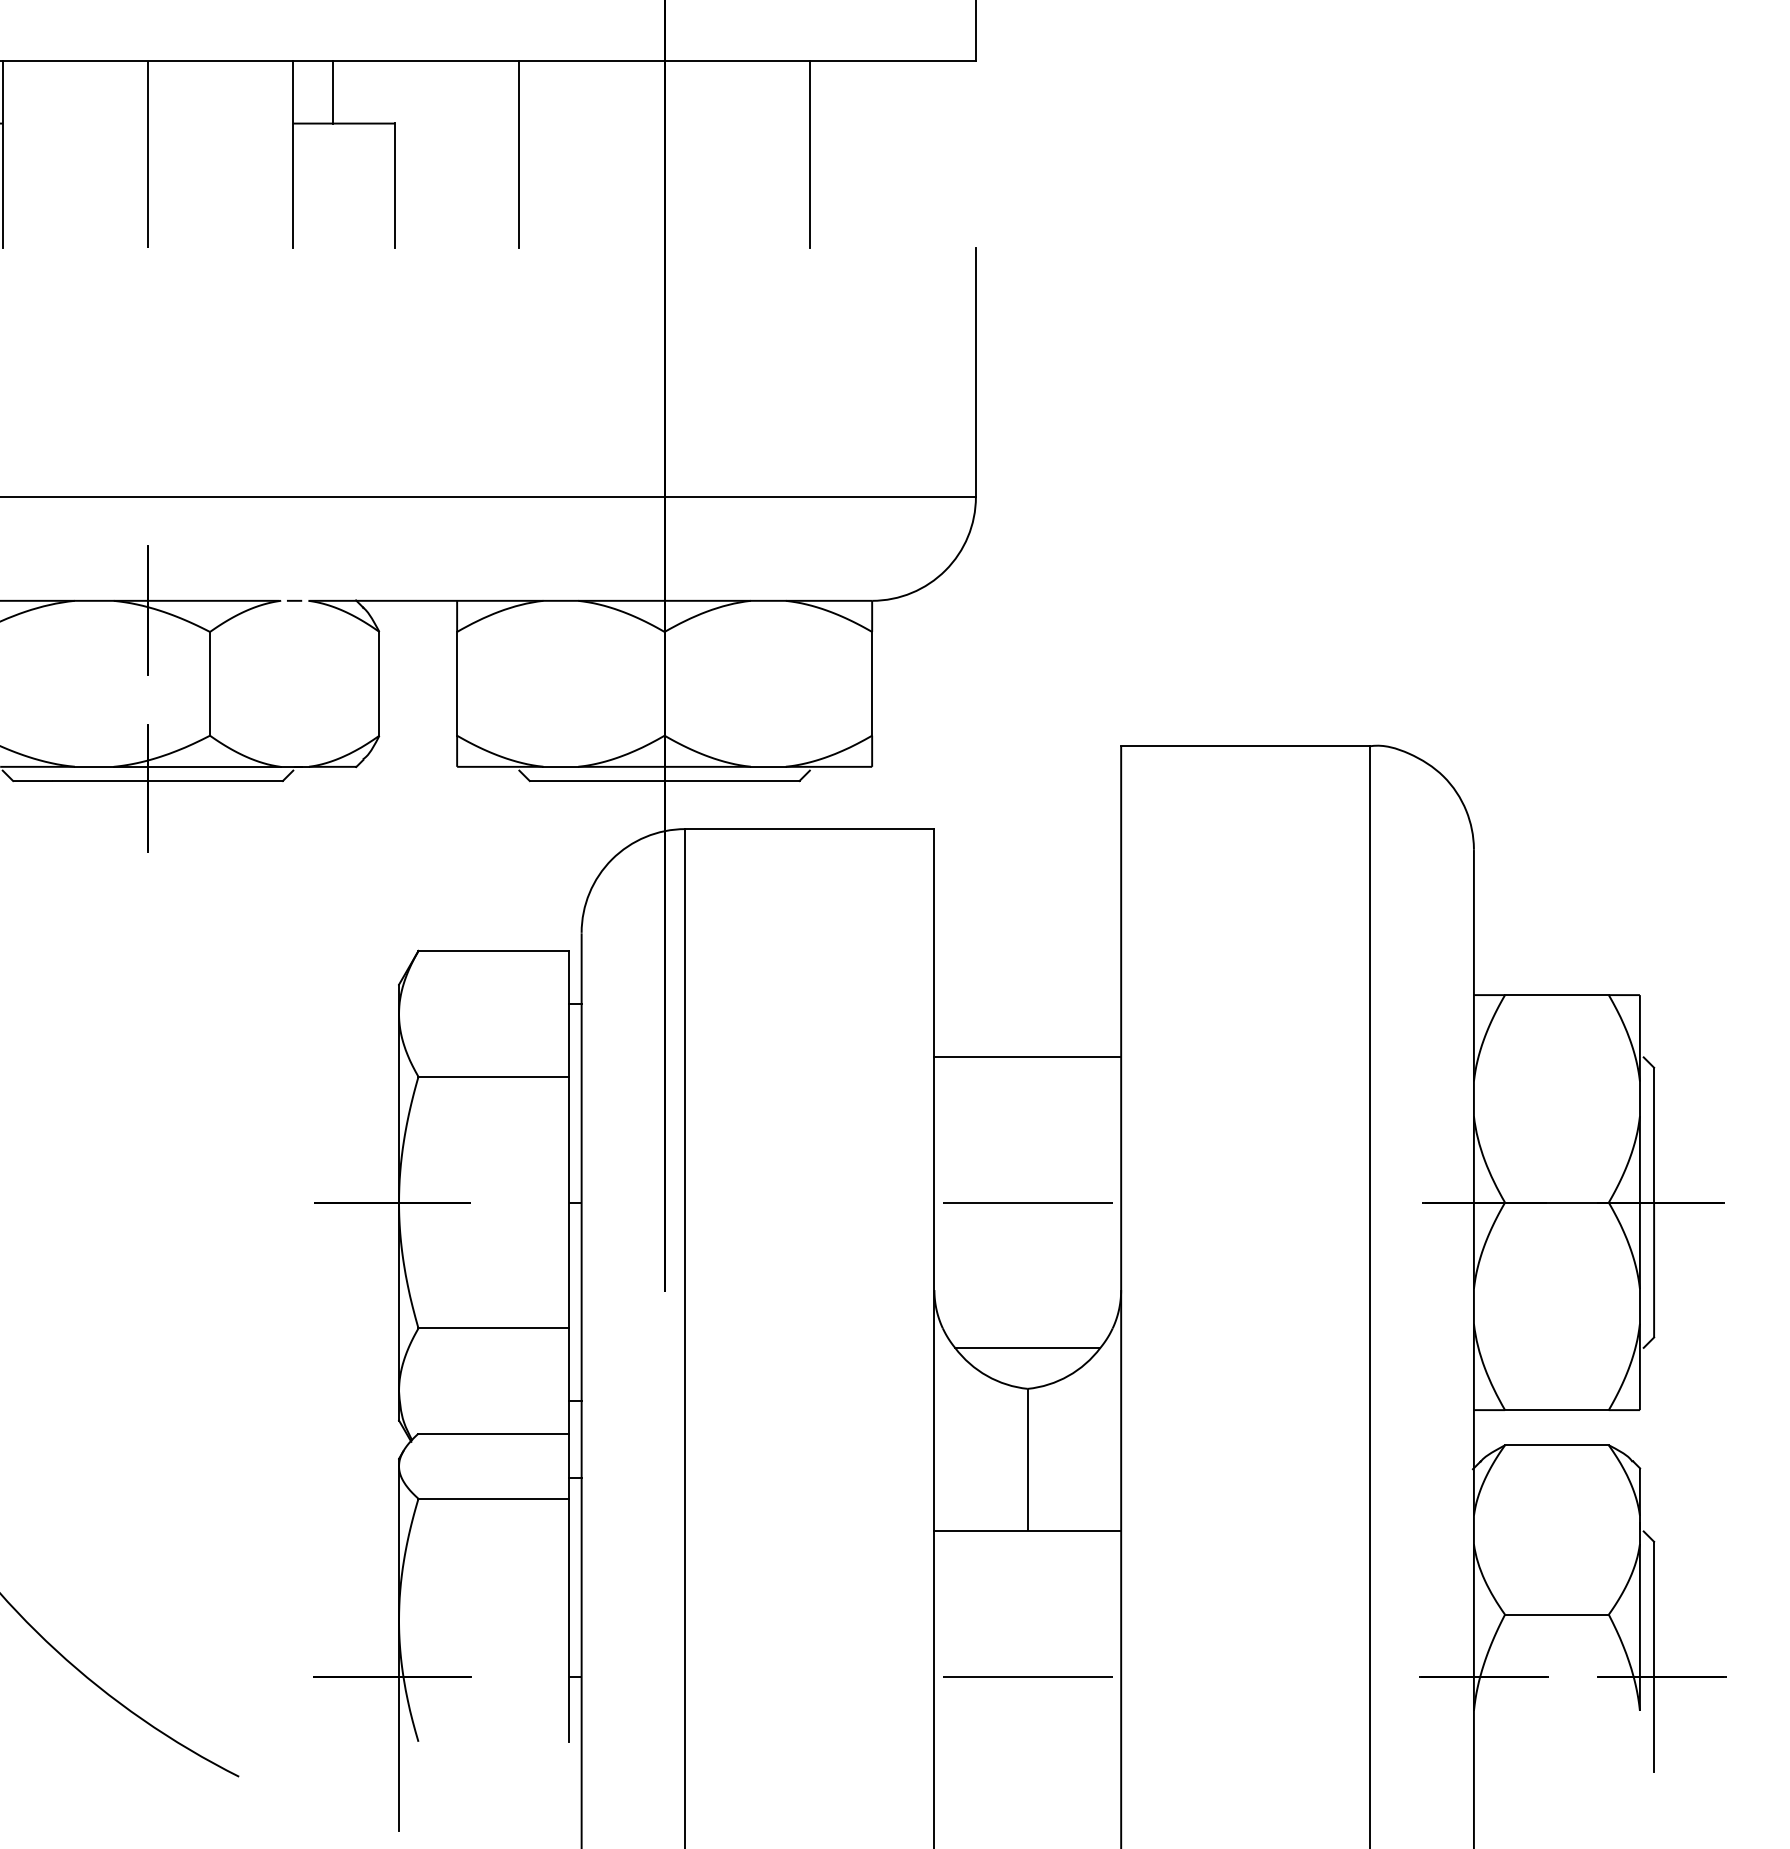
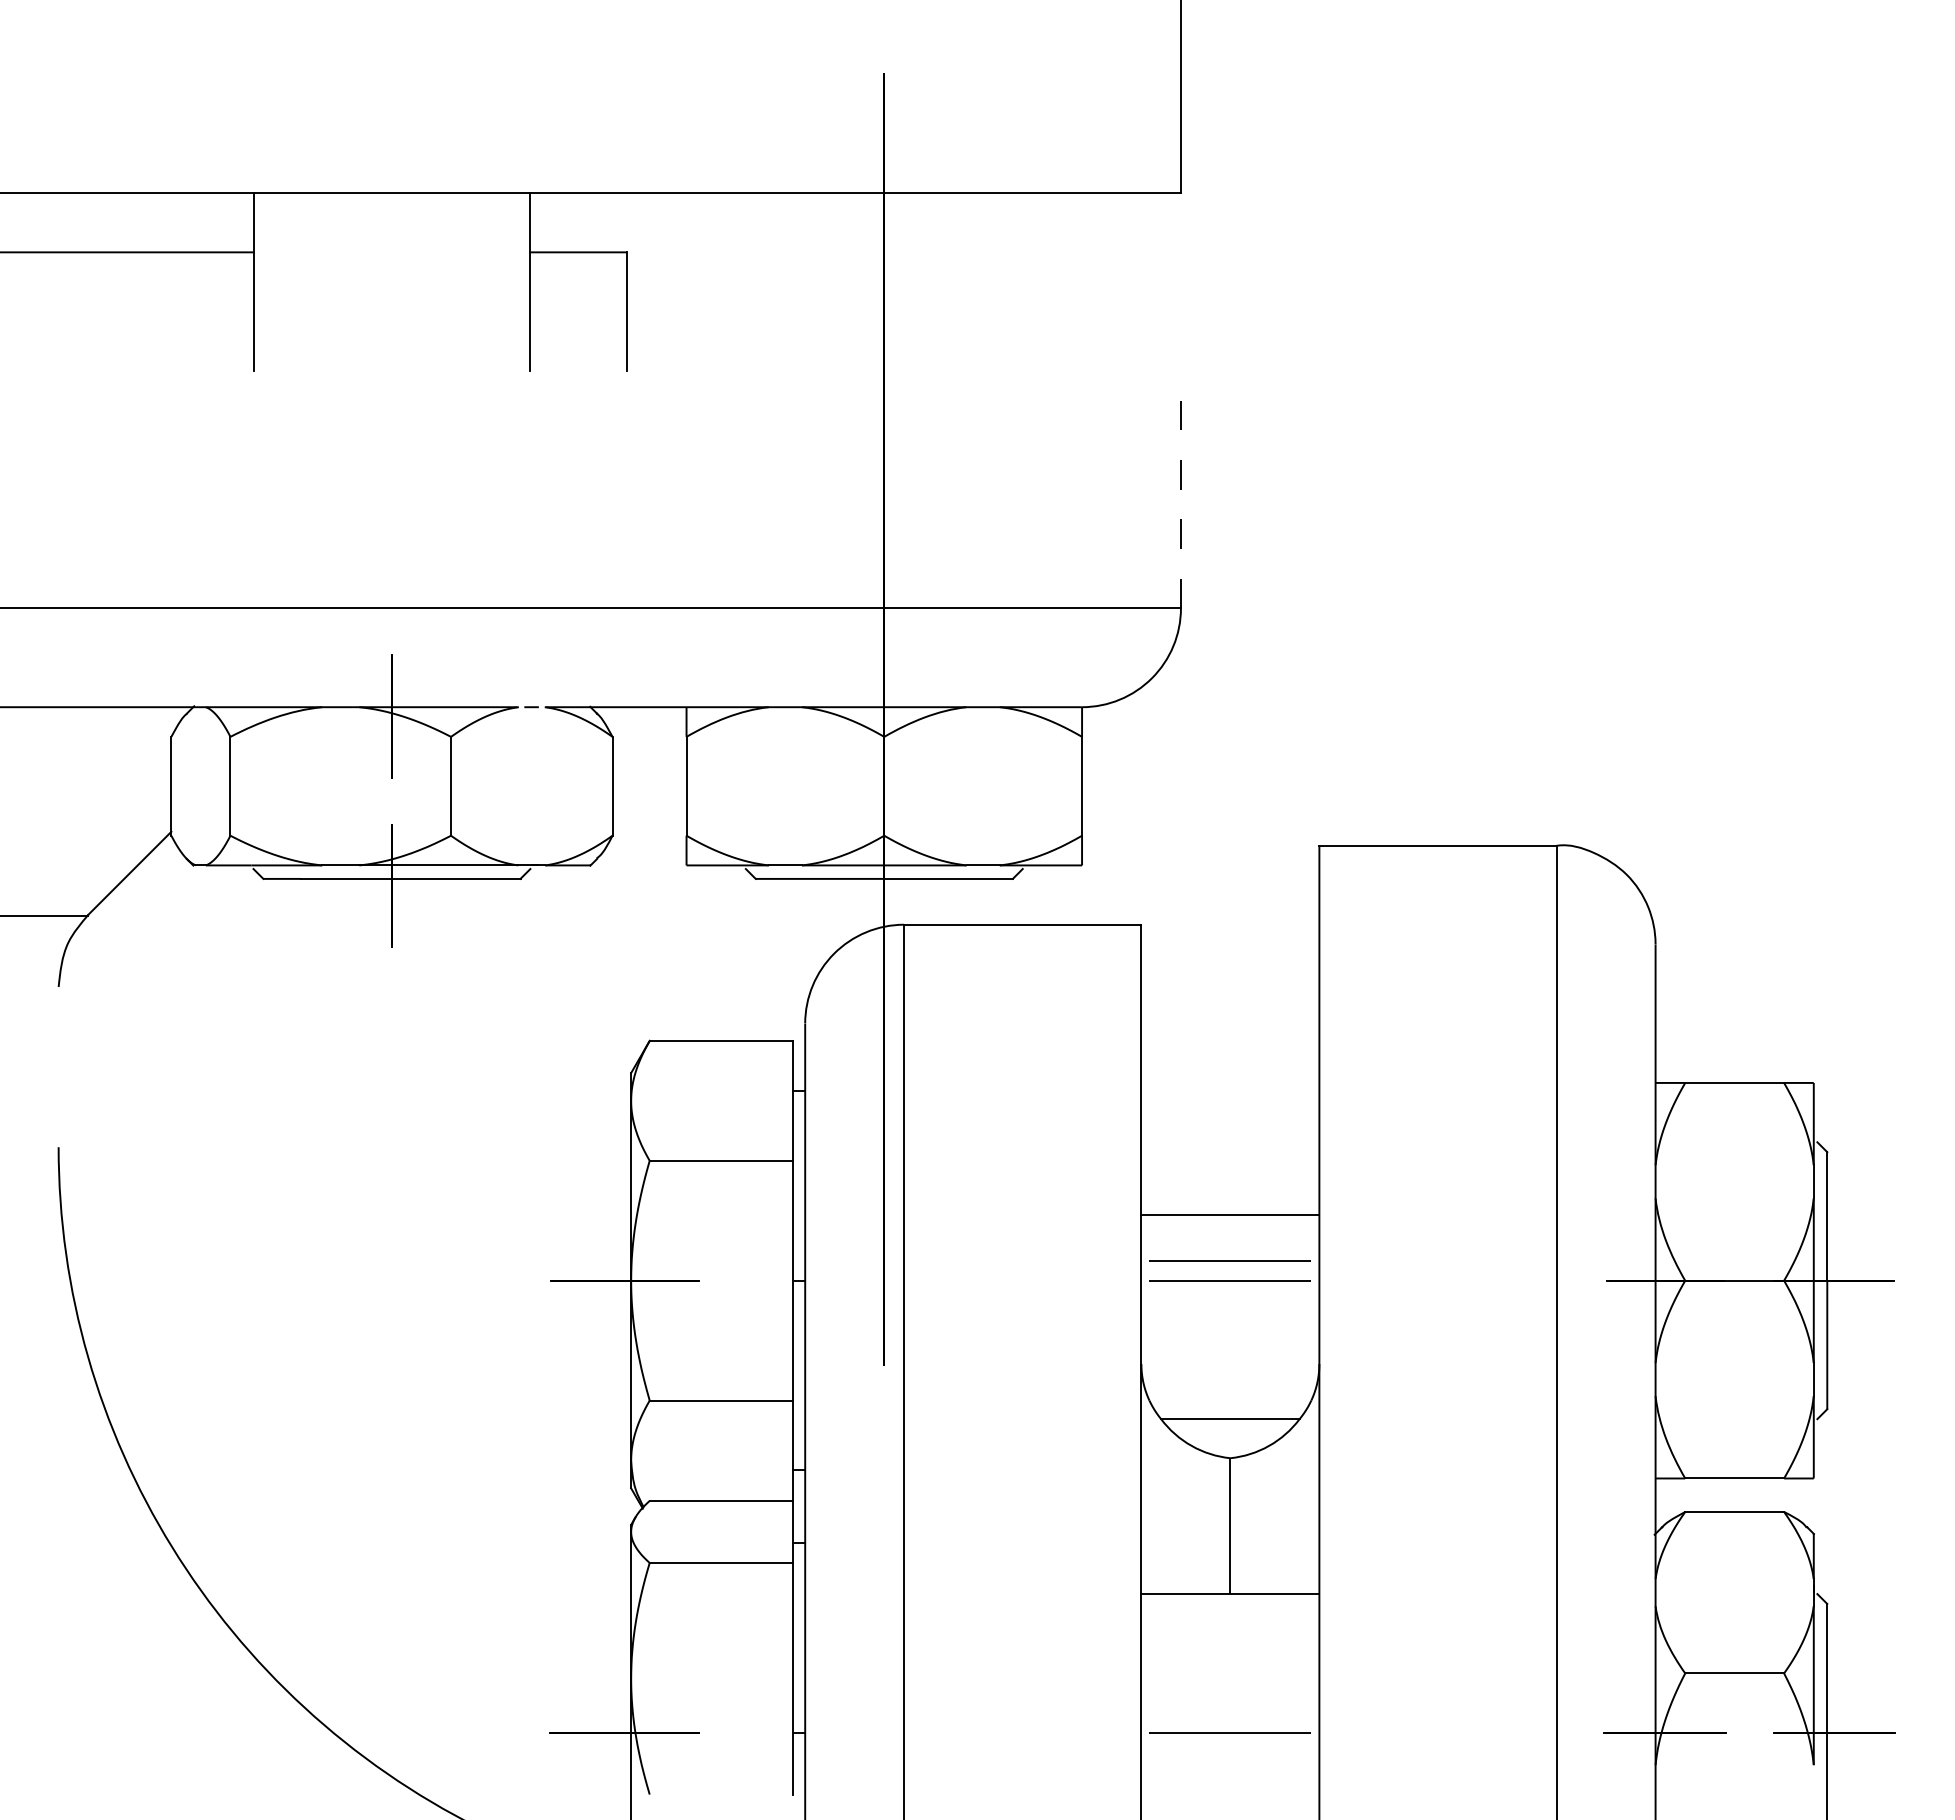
line: (332, 92) -> (567, 222), removed
line: (147, 155) -> (391, 282), removed
line: (518, 155) -> (745, 282), removed
line: (809, 155) -> (1022, 282), removed
line: (975, 372) -> (1180, 489), solid -> dashed
line: (1027, 1057) -> (1230, 1215), moved
line: (1026, 1181) -> (1229, 1260), added

